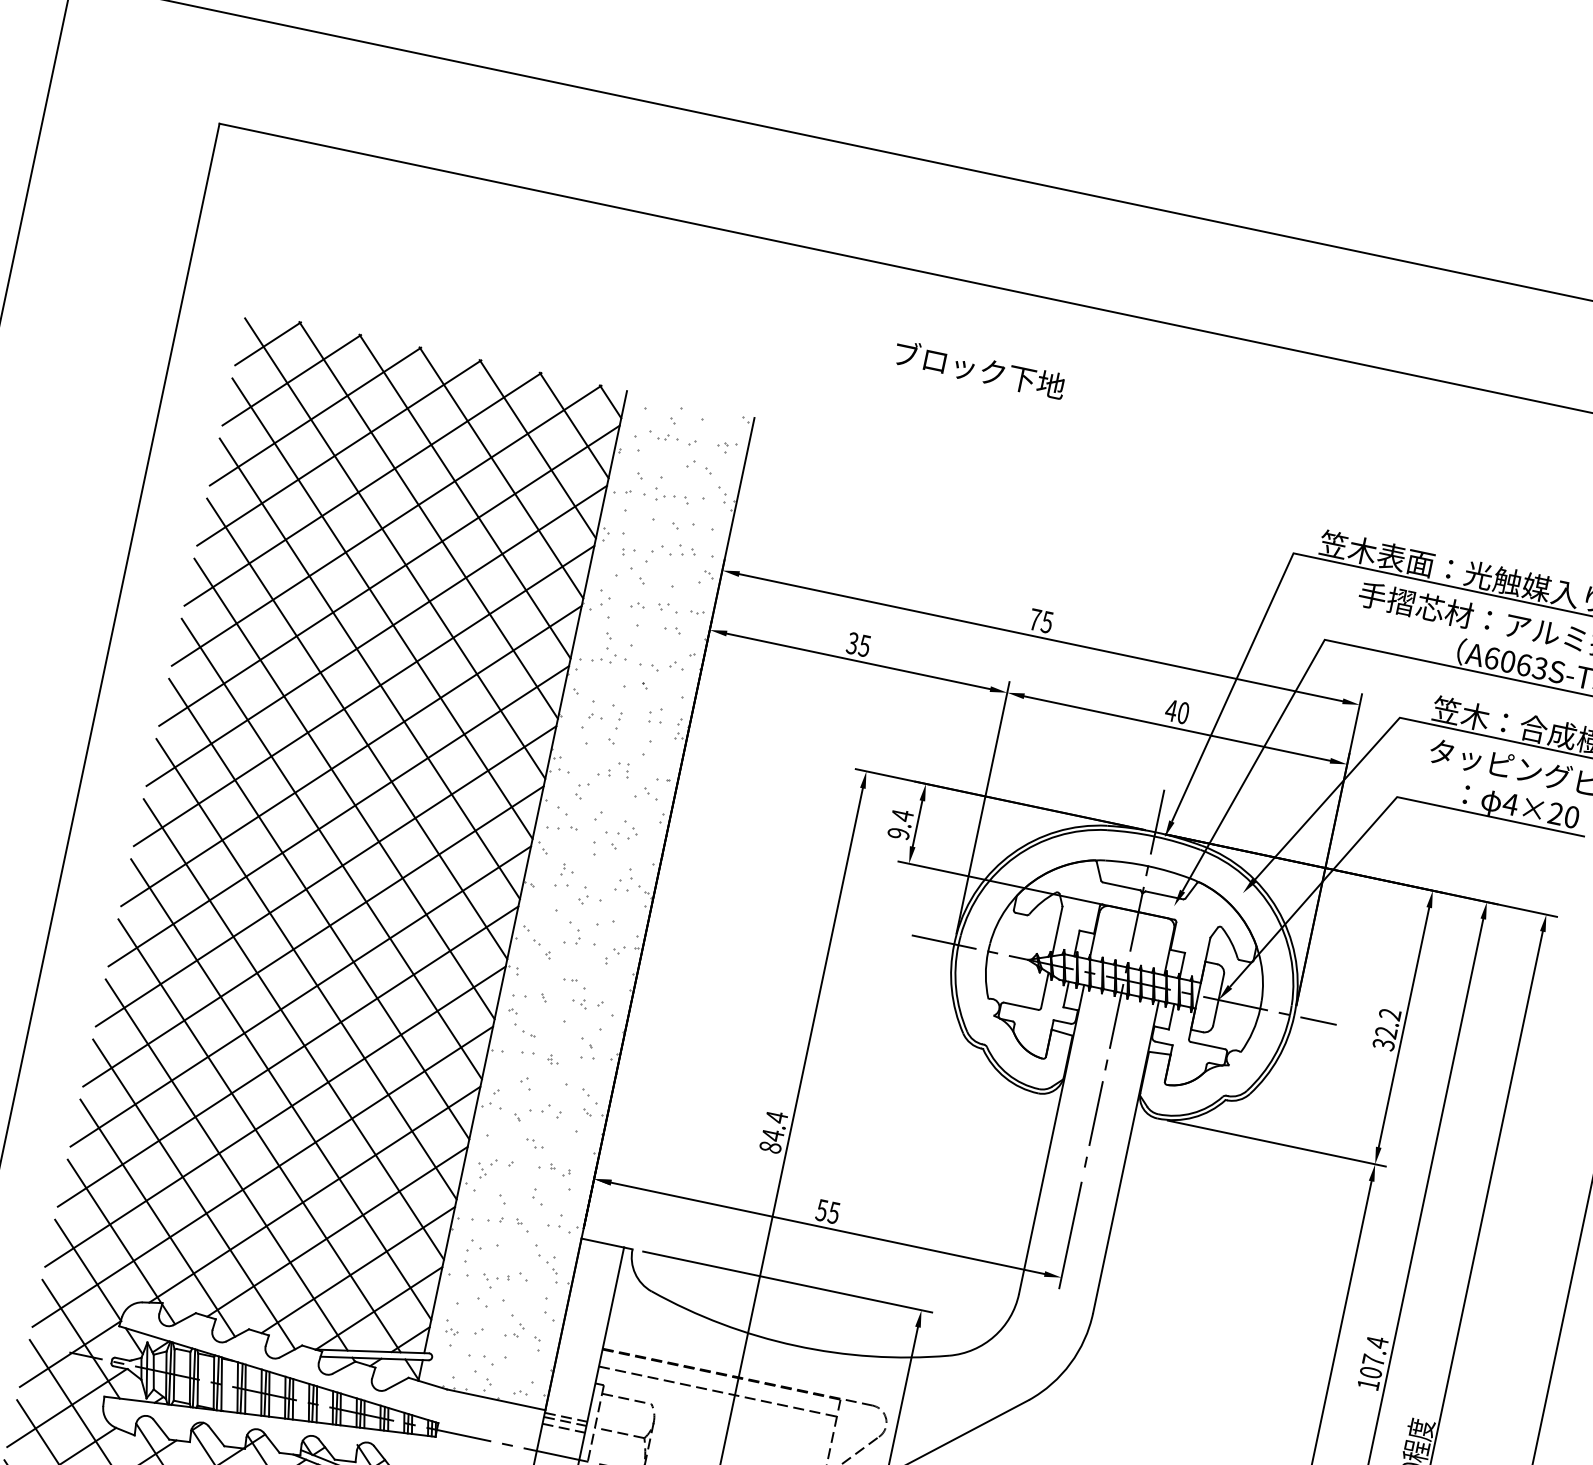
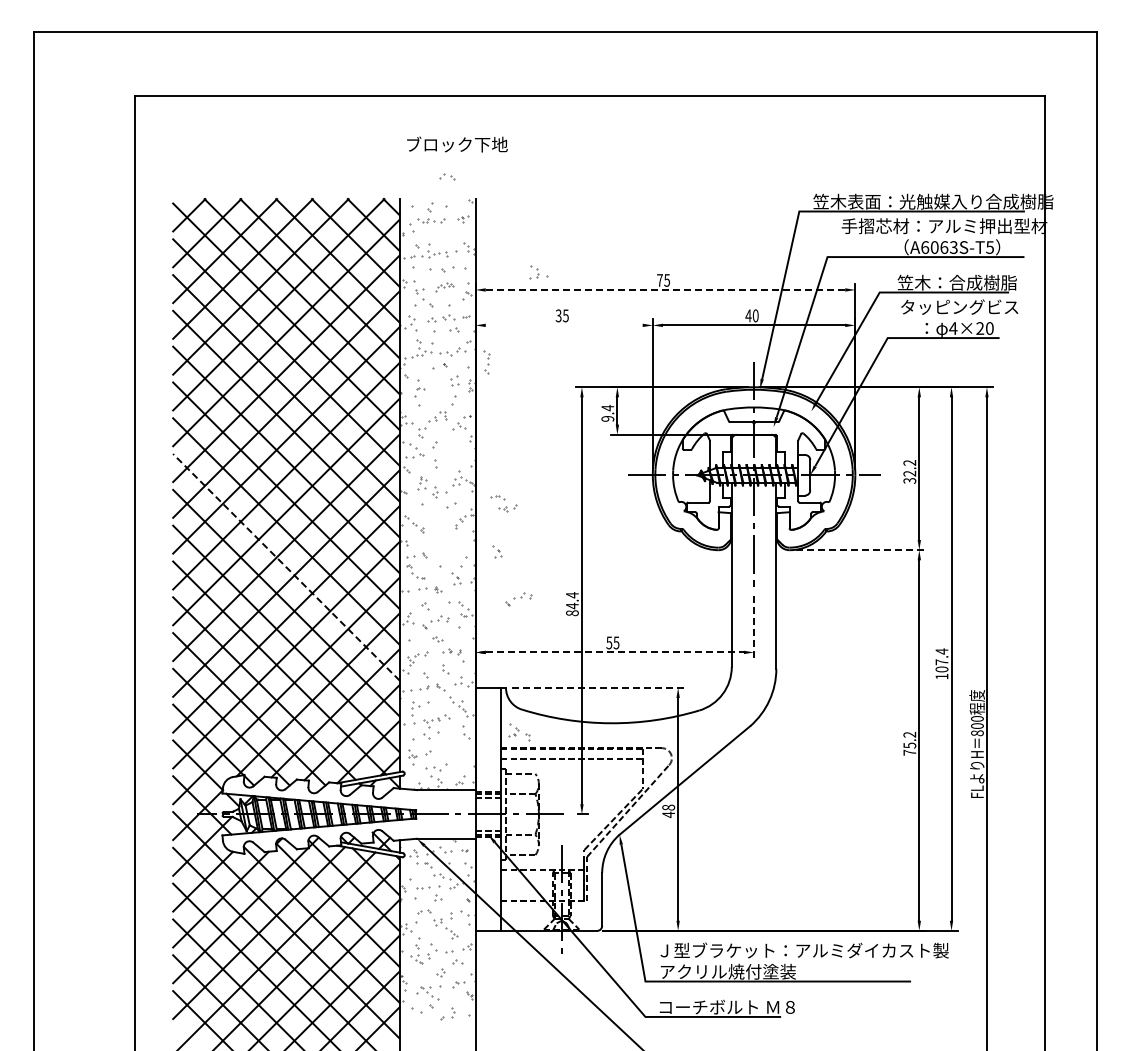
text: (980, 369) -> (457, 144), moved
part: (700, 466) -> (447, 176), moved
part: (670, 555) -> (444, 287), size x0.6
line: (1041, 636) -> (665, 289), solid -> dashed
line: (857, 661) -> (563, 325), removed
part: (614, 725) -> (486, 362), moved
part: (620, 834) -> (449, 452), removed
part: (580, 936) -> (538, 272), moved
line: (306, 967) -> (286, 566), solid -> dashed
part: (581, 994) -> (503, 503), moved
part: (666, 1017) -> (497, 551), added
part: (684, 1105) -> (518, 599), added
line: (1276, 1144) -> (860, 550), solid -> dashed
line: (828, 1228) -> (615, 652), solid -> dashed
line: (1071, 1235) -> (754, 627), solid -> dashed
line: (787, 1281) -> (598, 687), solid -> dashed
part: (524, 1332) -> (519, 732), moved

